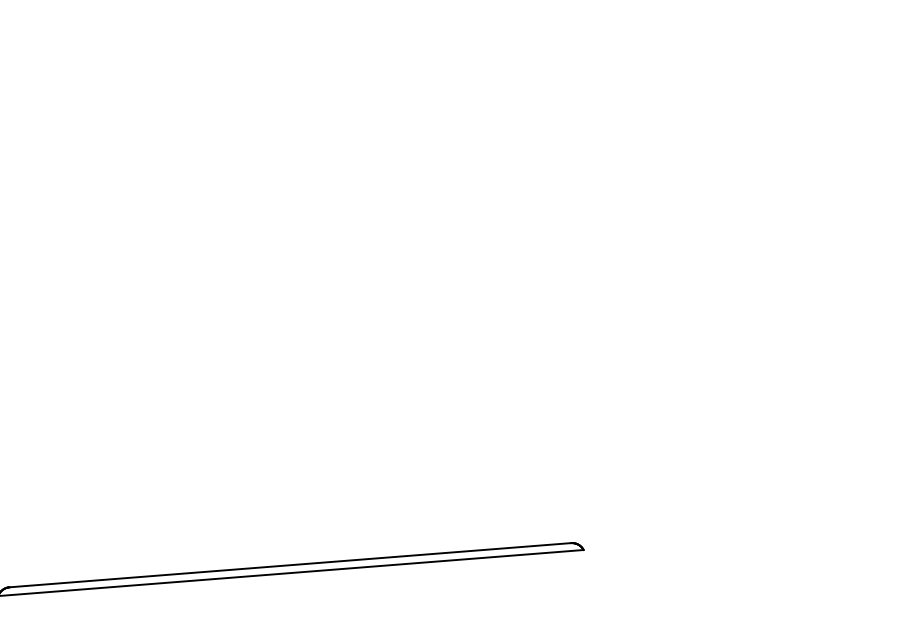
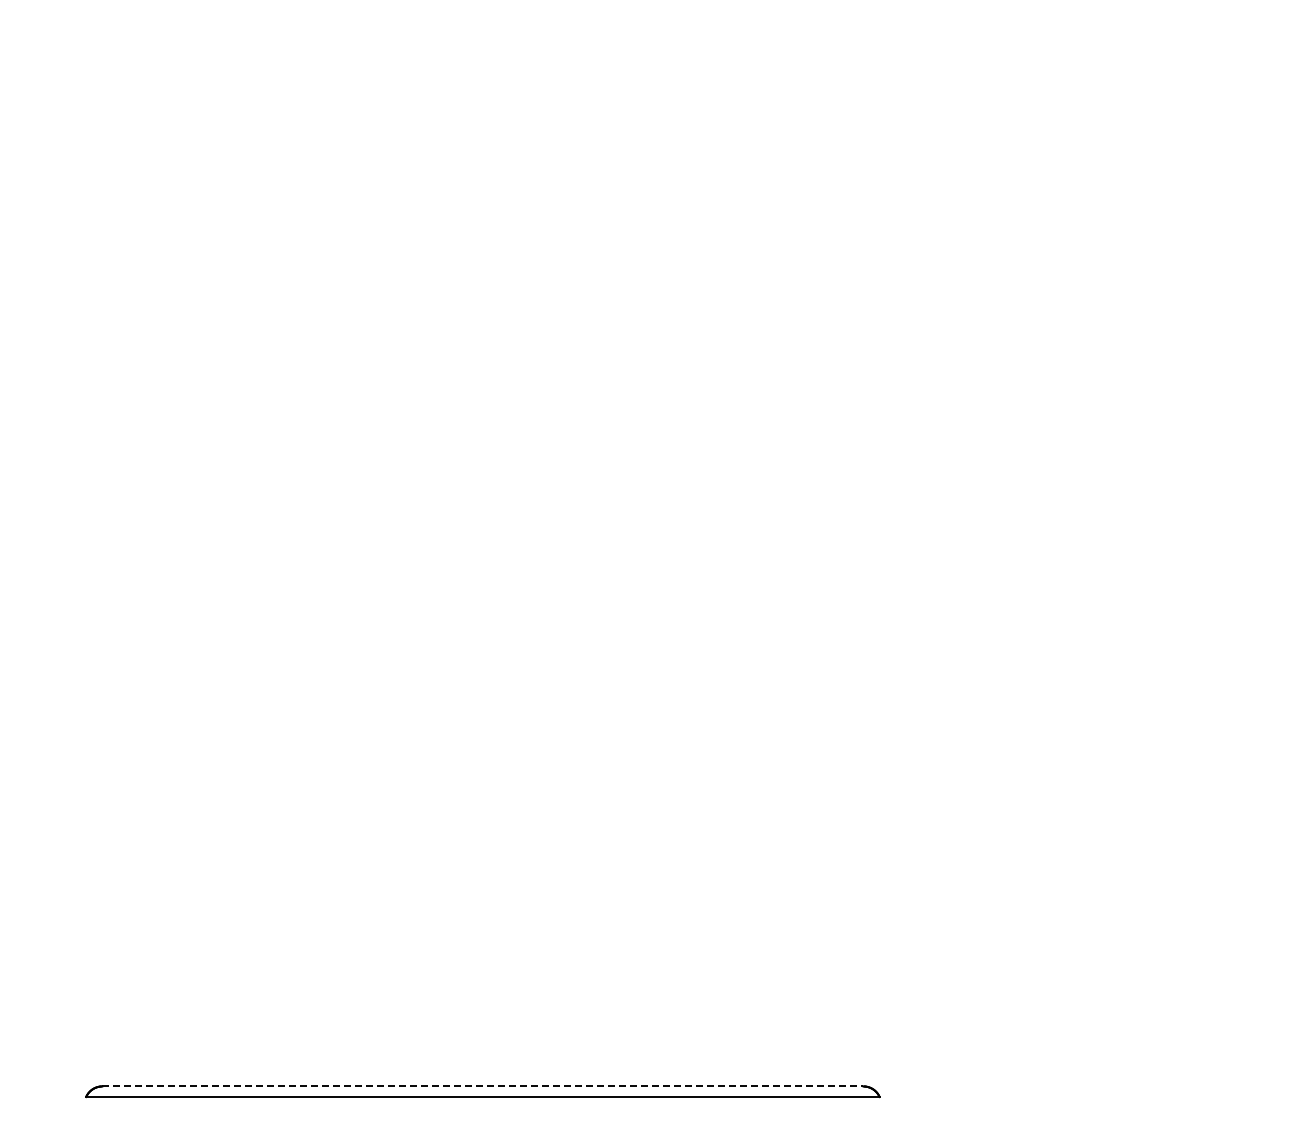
line: (290, 565) -> (482, 1086), solid -> dashed

